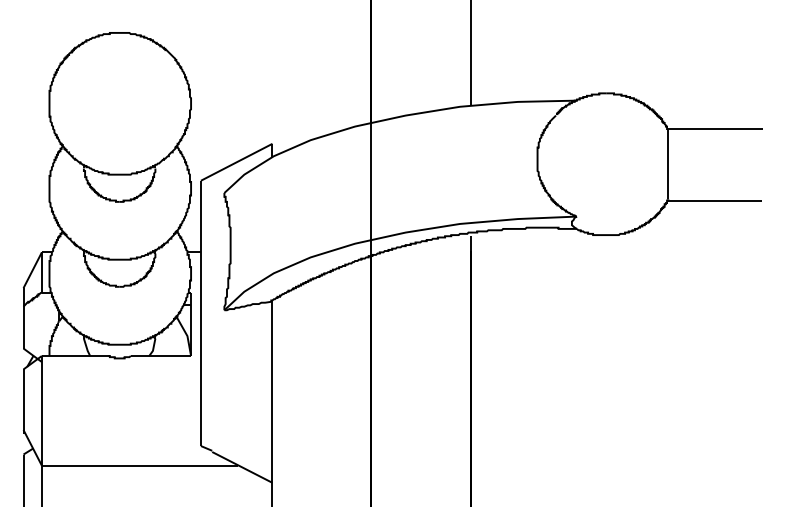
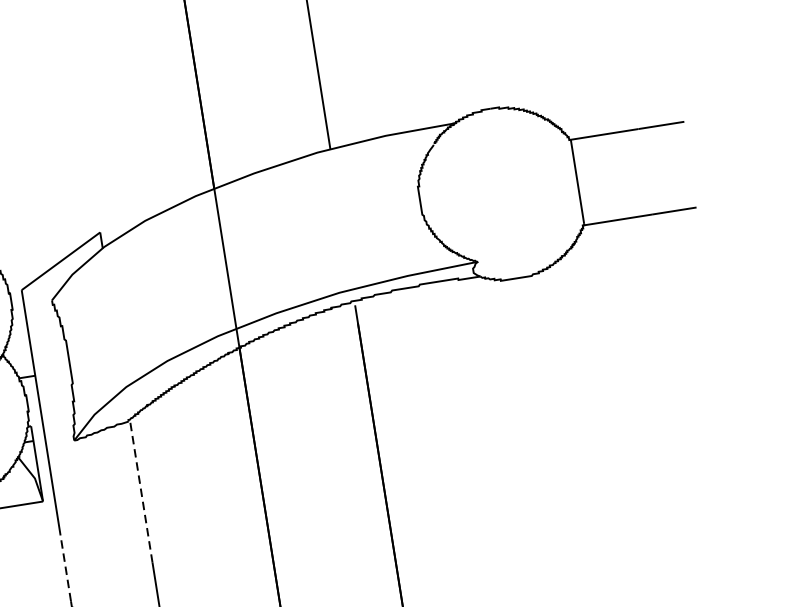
line: (272, 360) -> (141, 491), solid -> dashed
line: (200, 413) -> (65, 568), solid -> dashed

